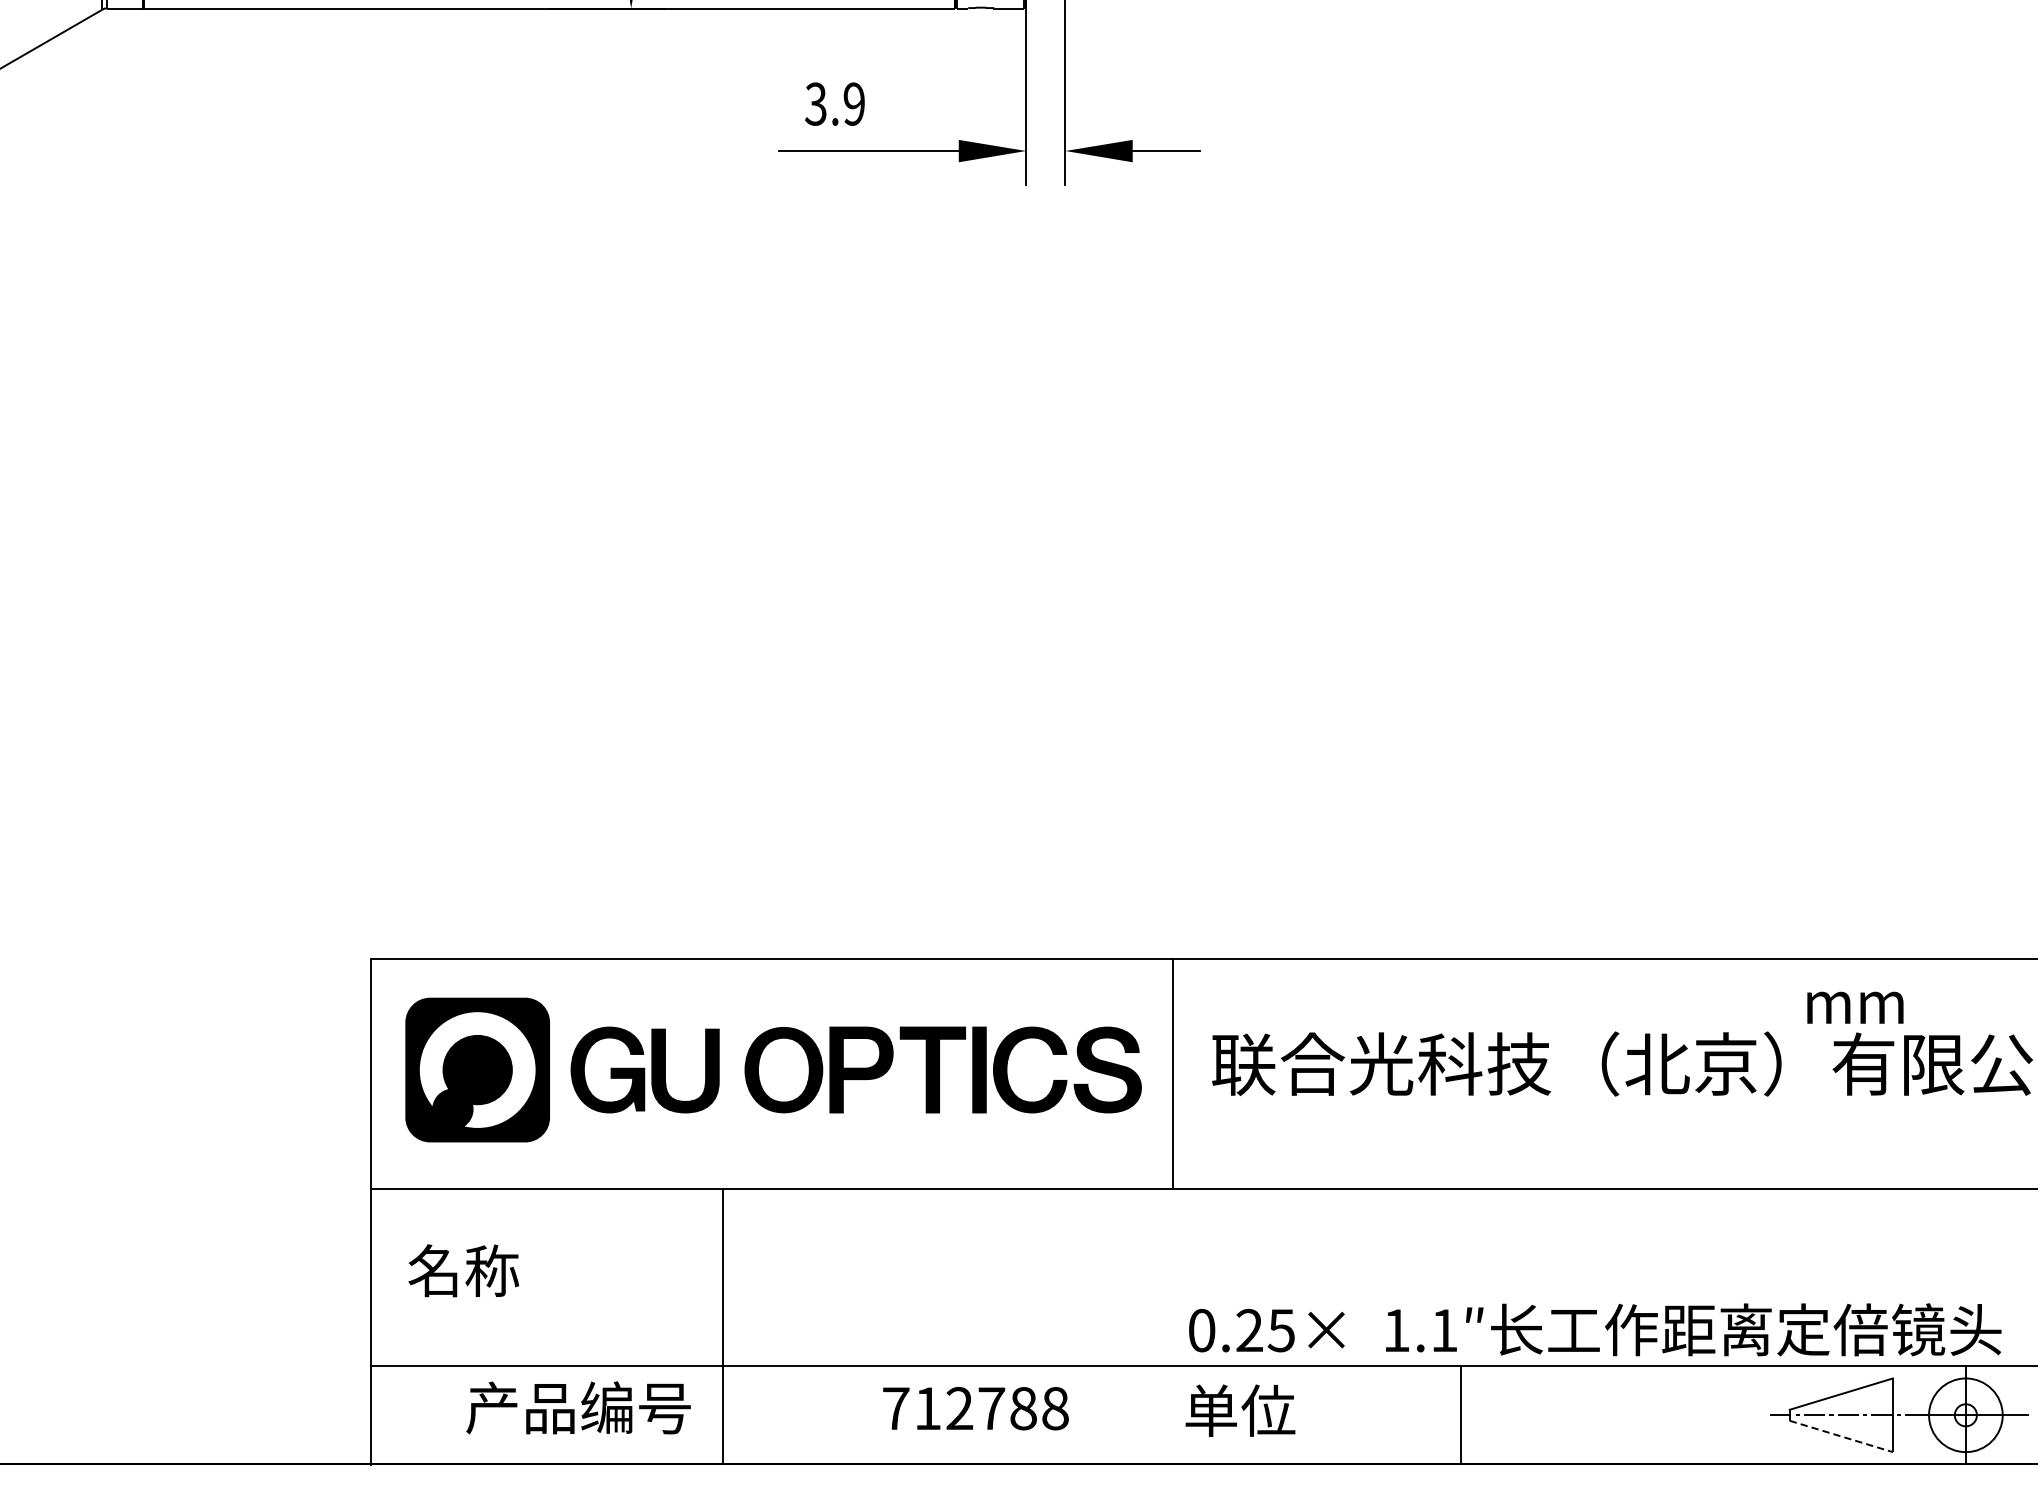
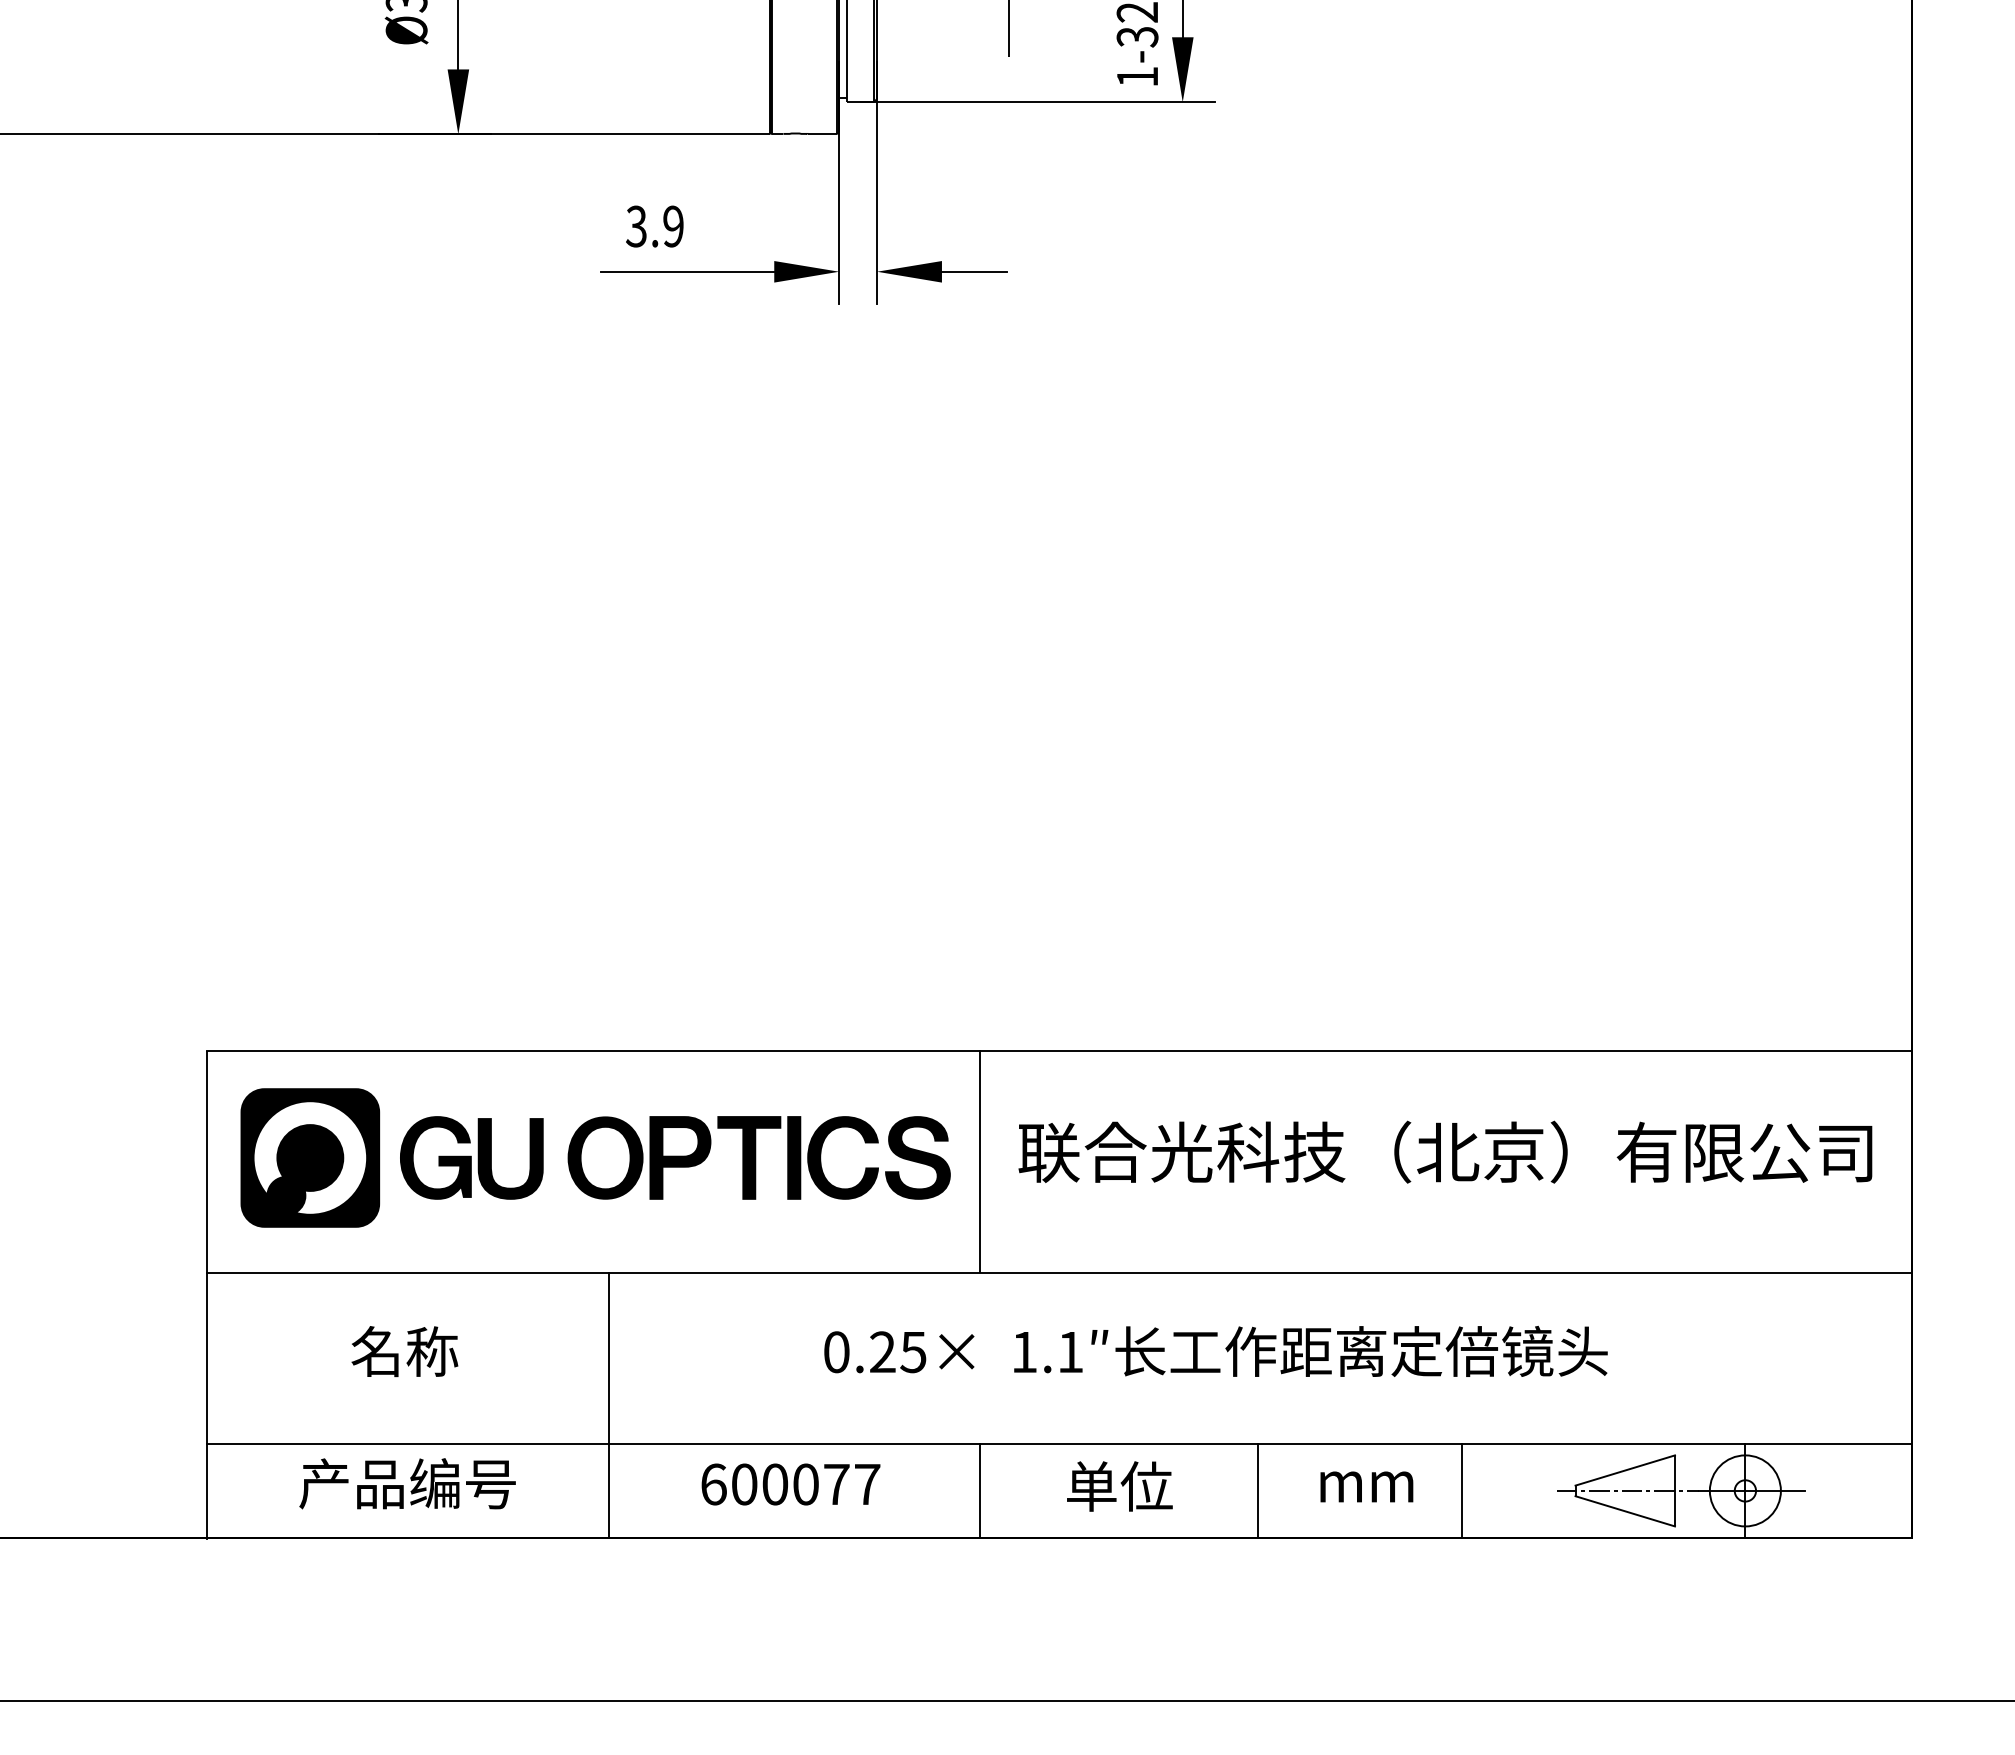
text: (1855, 1007) -> (1366, 1486), moved
text: (463, 1270) -> (404, 1351), moved
line: (723, 1326) -> (609, 1405), moved
text: (1594, 1328) -> (1215, 1350), moved
text: (975, 1408) -> (790, 1484), 712788 -> 600077
text: (1240, 1410) -> (1119, 1486), moved
line: (1172, 1414) -> (980, 1490), added
line: (1672, 1414) -> (1462, 1490), added
line: (1841, 1436) -> (1625, 1511), dashed -> solid

